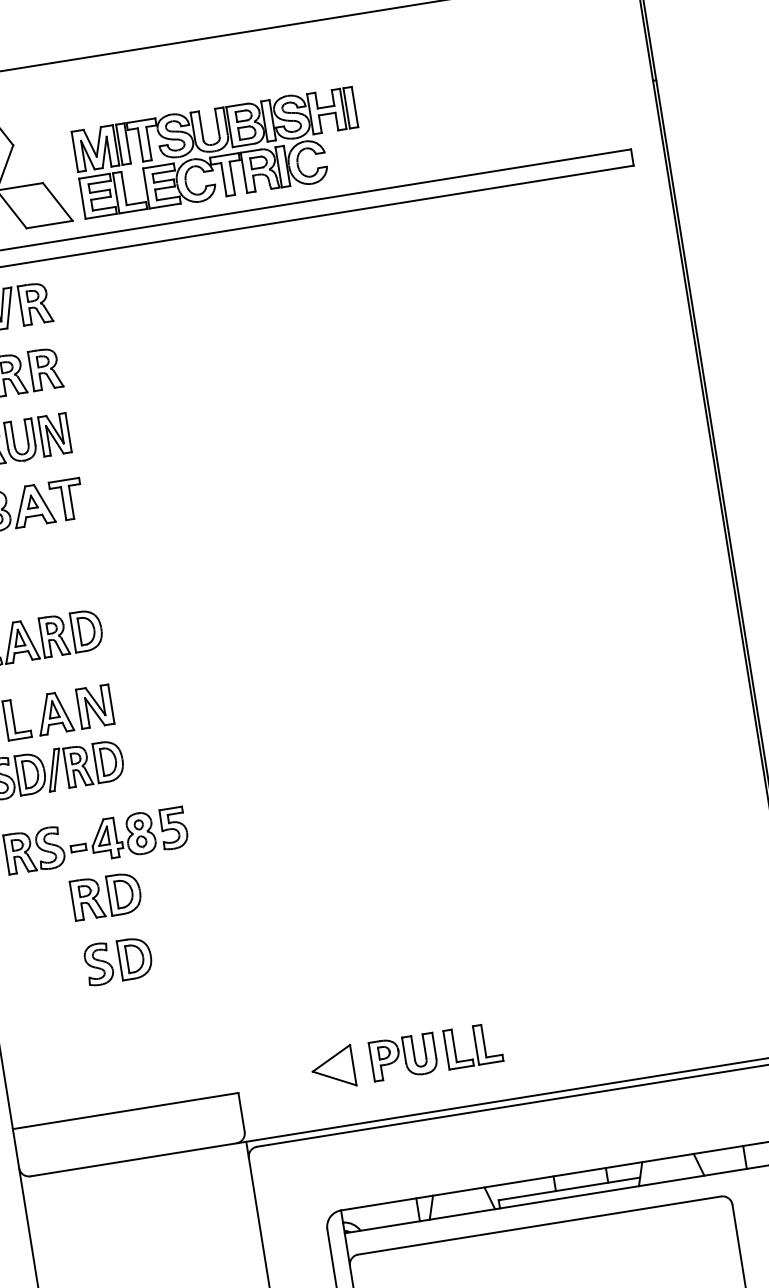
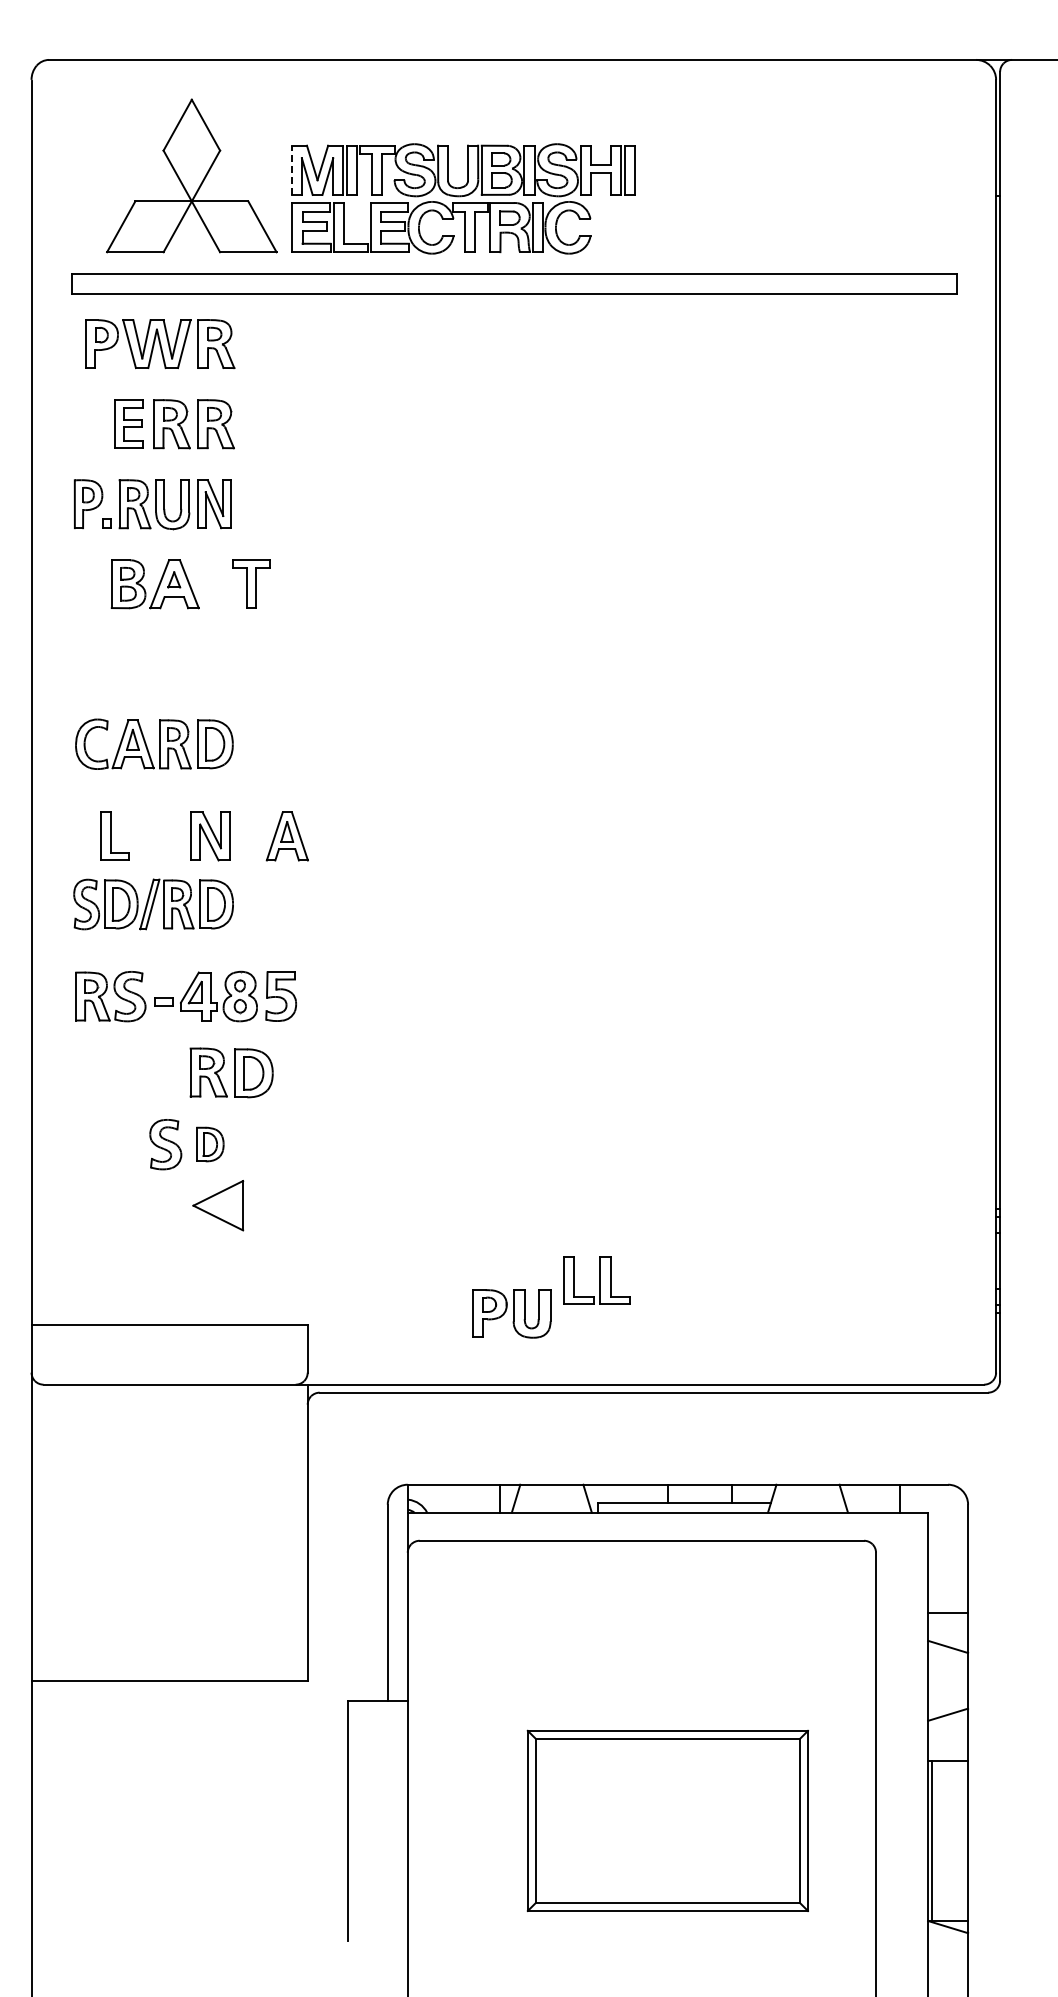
line: (75, 152) -> (292, 170), solid -> dashed
part: (66, 499) -> (251, 583), moved
part: (53, 713) -> (286, 836), moved
part: (106, 896) -> (231, 1072), moved
part: (135, 958) -> (210, 1144), size x0.7
part: (472, 1045) -> (596, 1280), moved
part: (333, 1068) -> (218, 1205), moved

